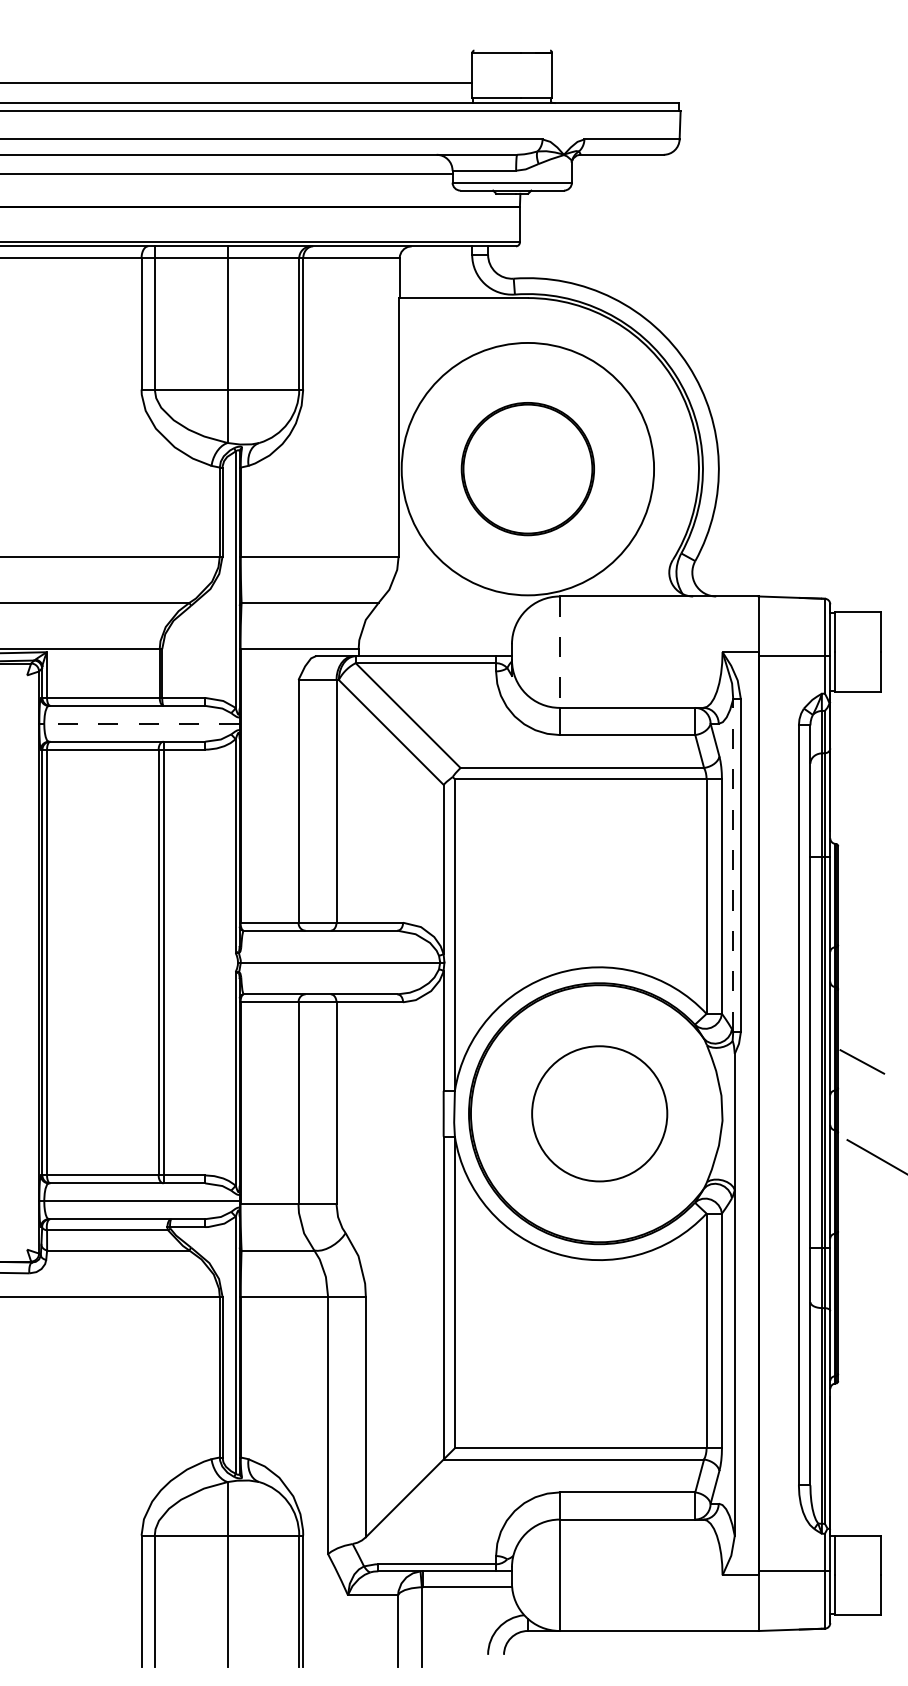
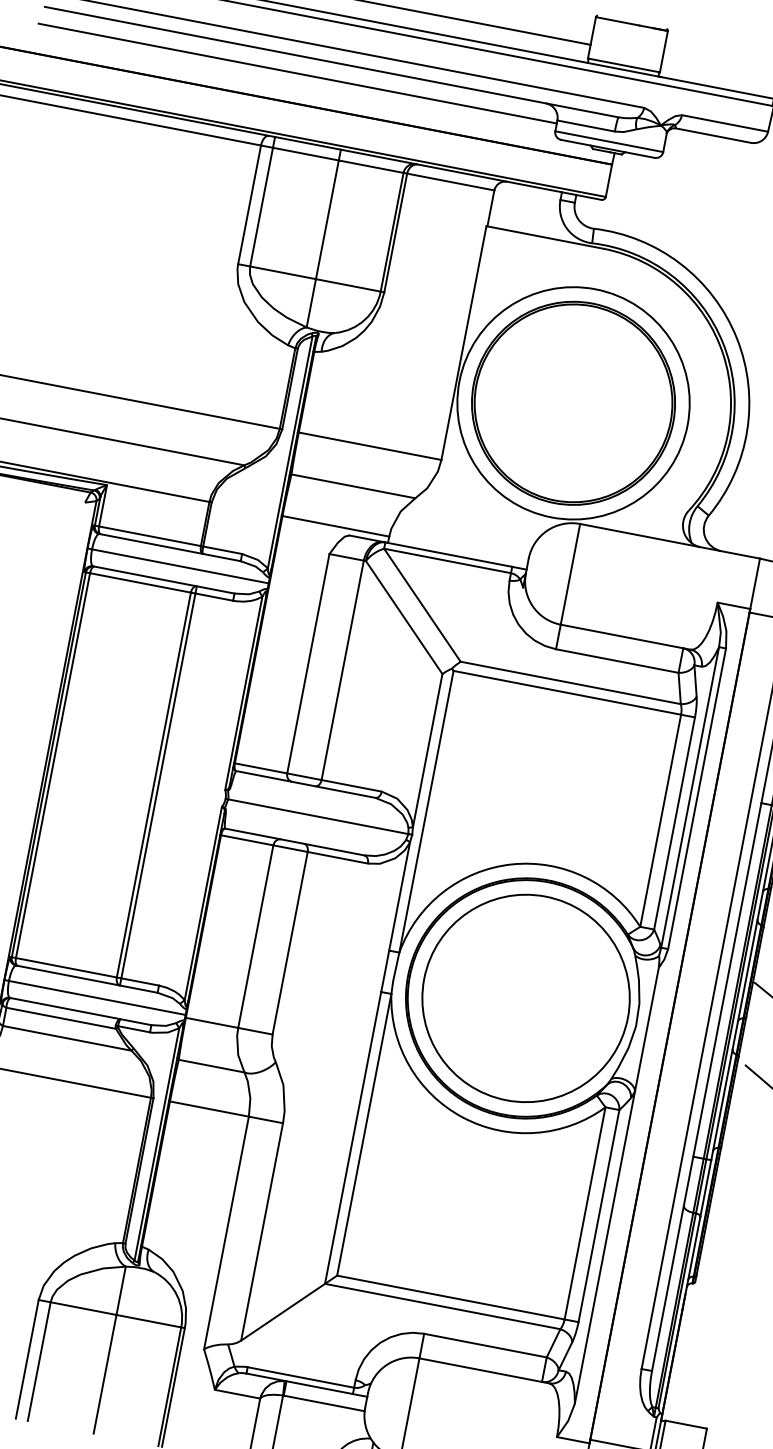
part: (527, 468) -> (573, 402), size x1.67
line: (559, 652) -> (570, 574), dashed -> solid
line: (141, 723) -> (180, 566), dashed -> solid
line: (733, 865) -> (690, 797), dashed -> solid
circle: (599, 1113) -> (526, 998), size x1.67

